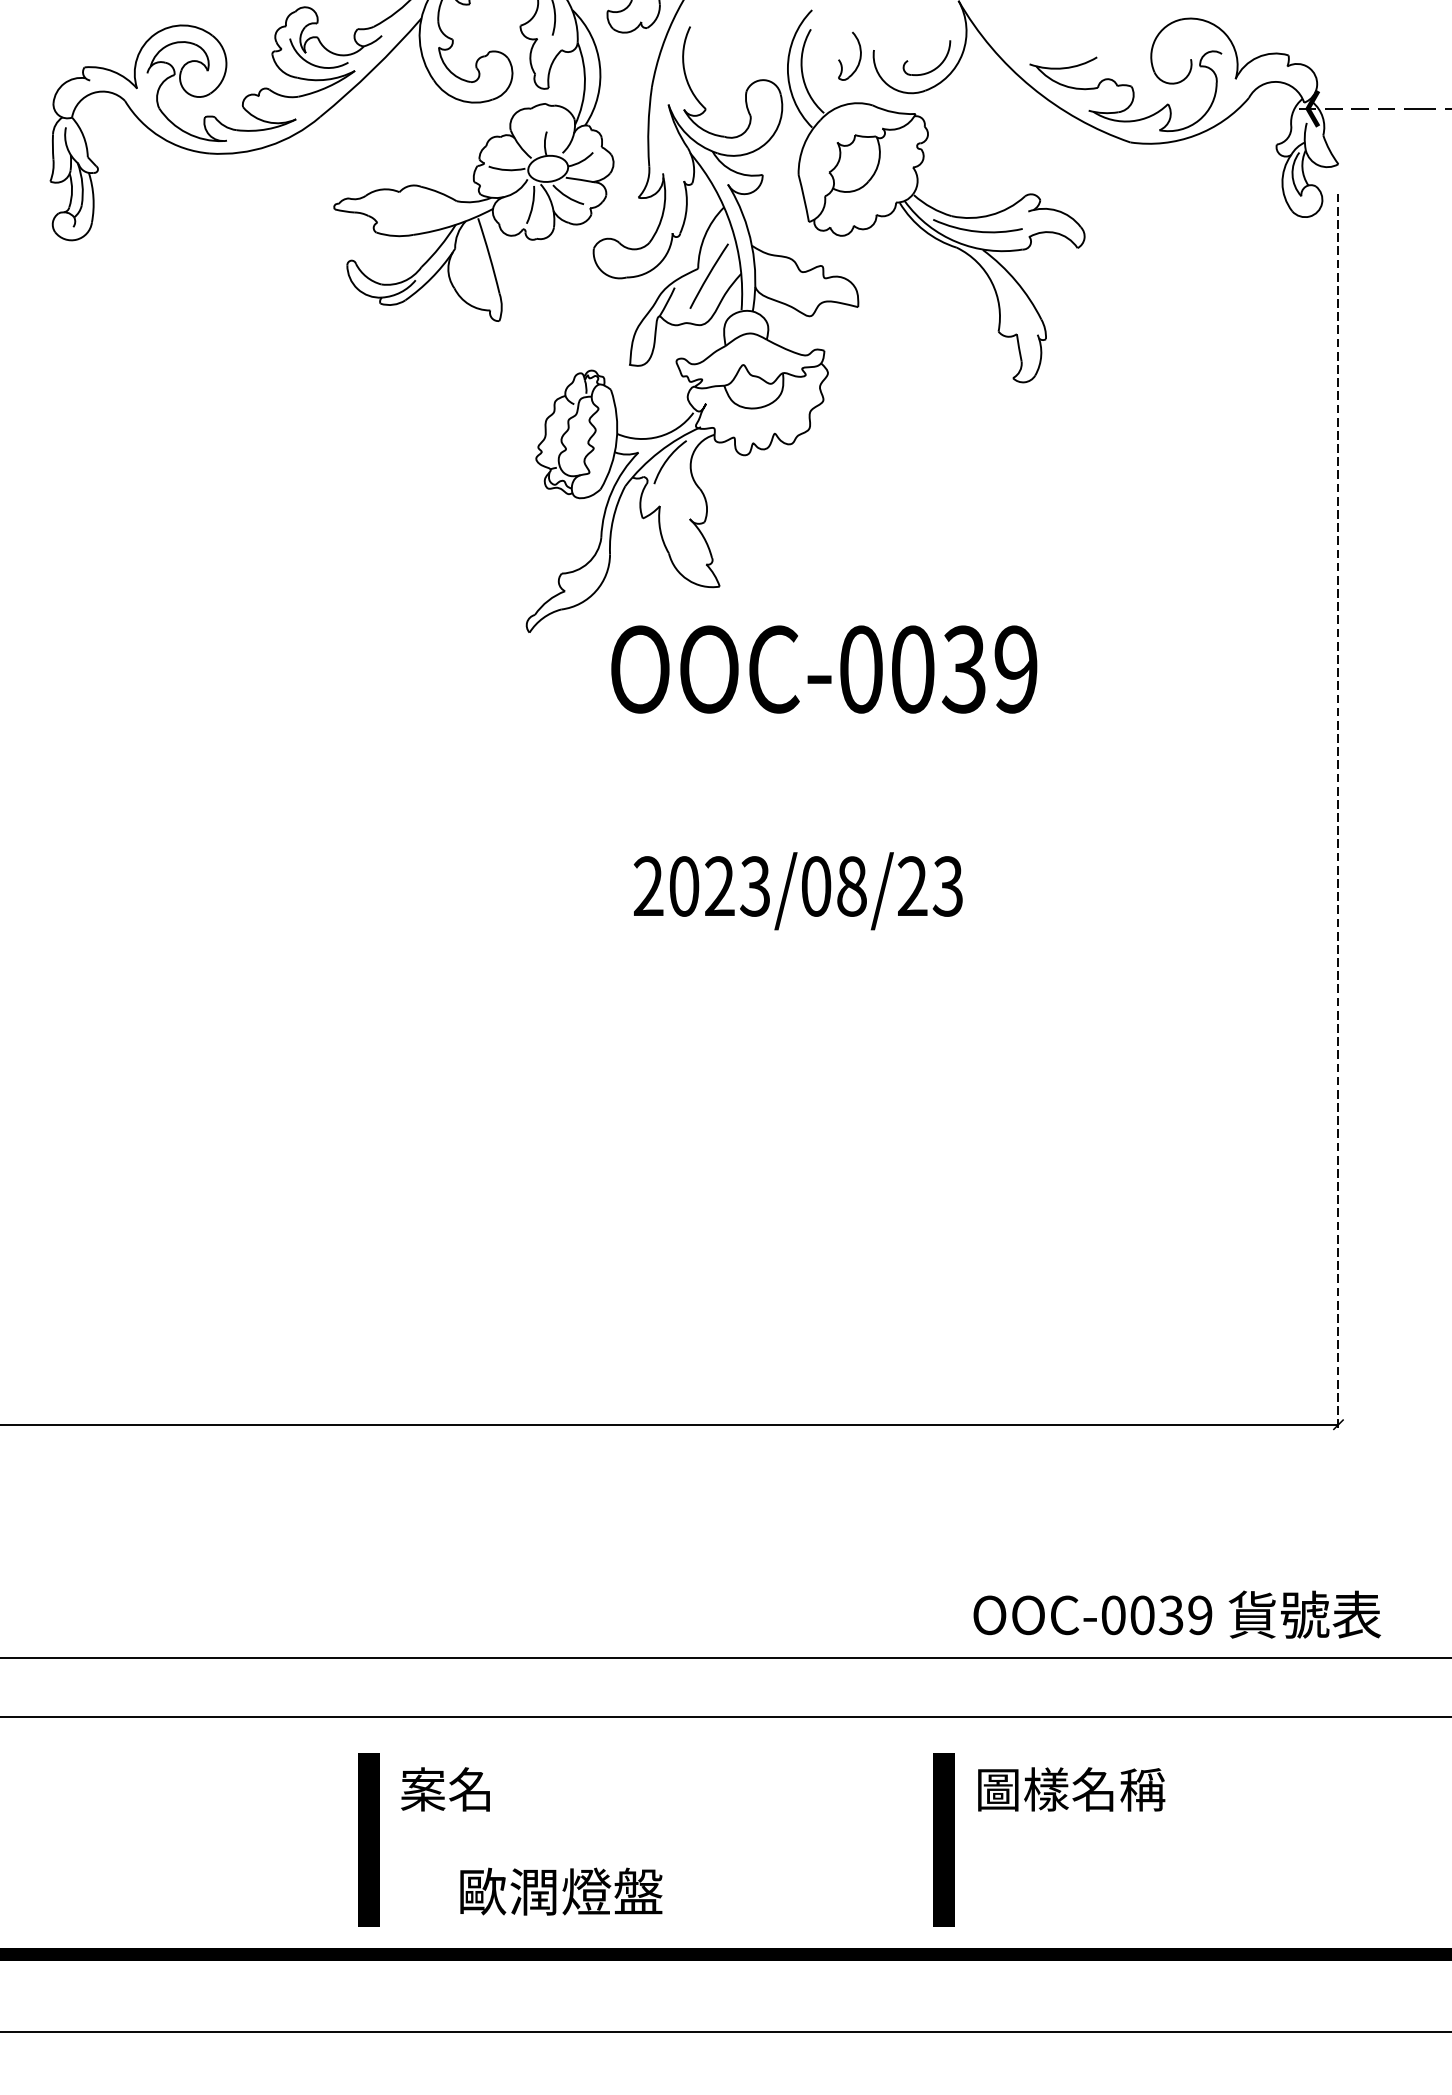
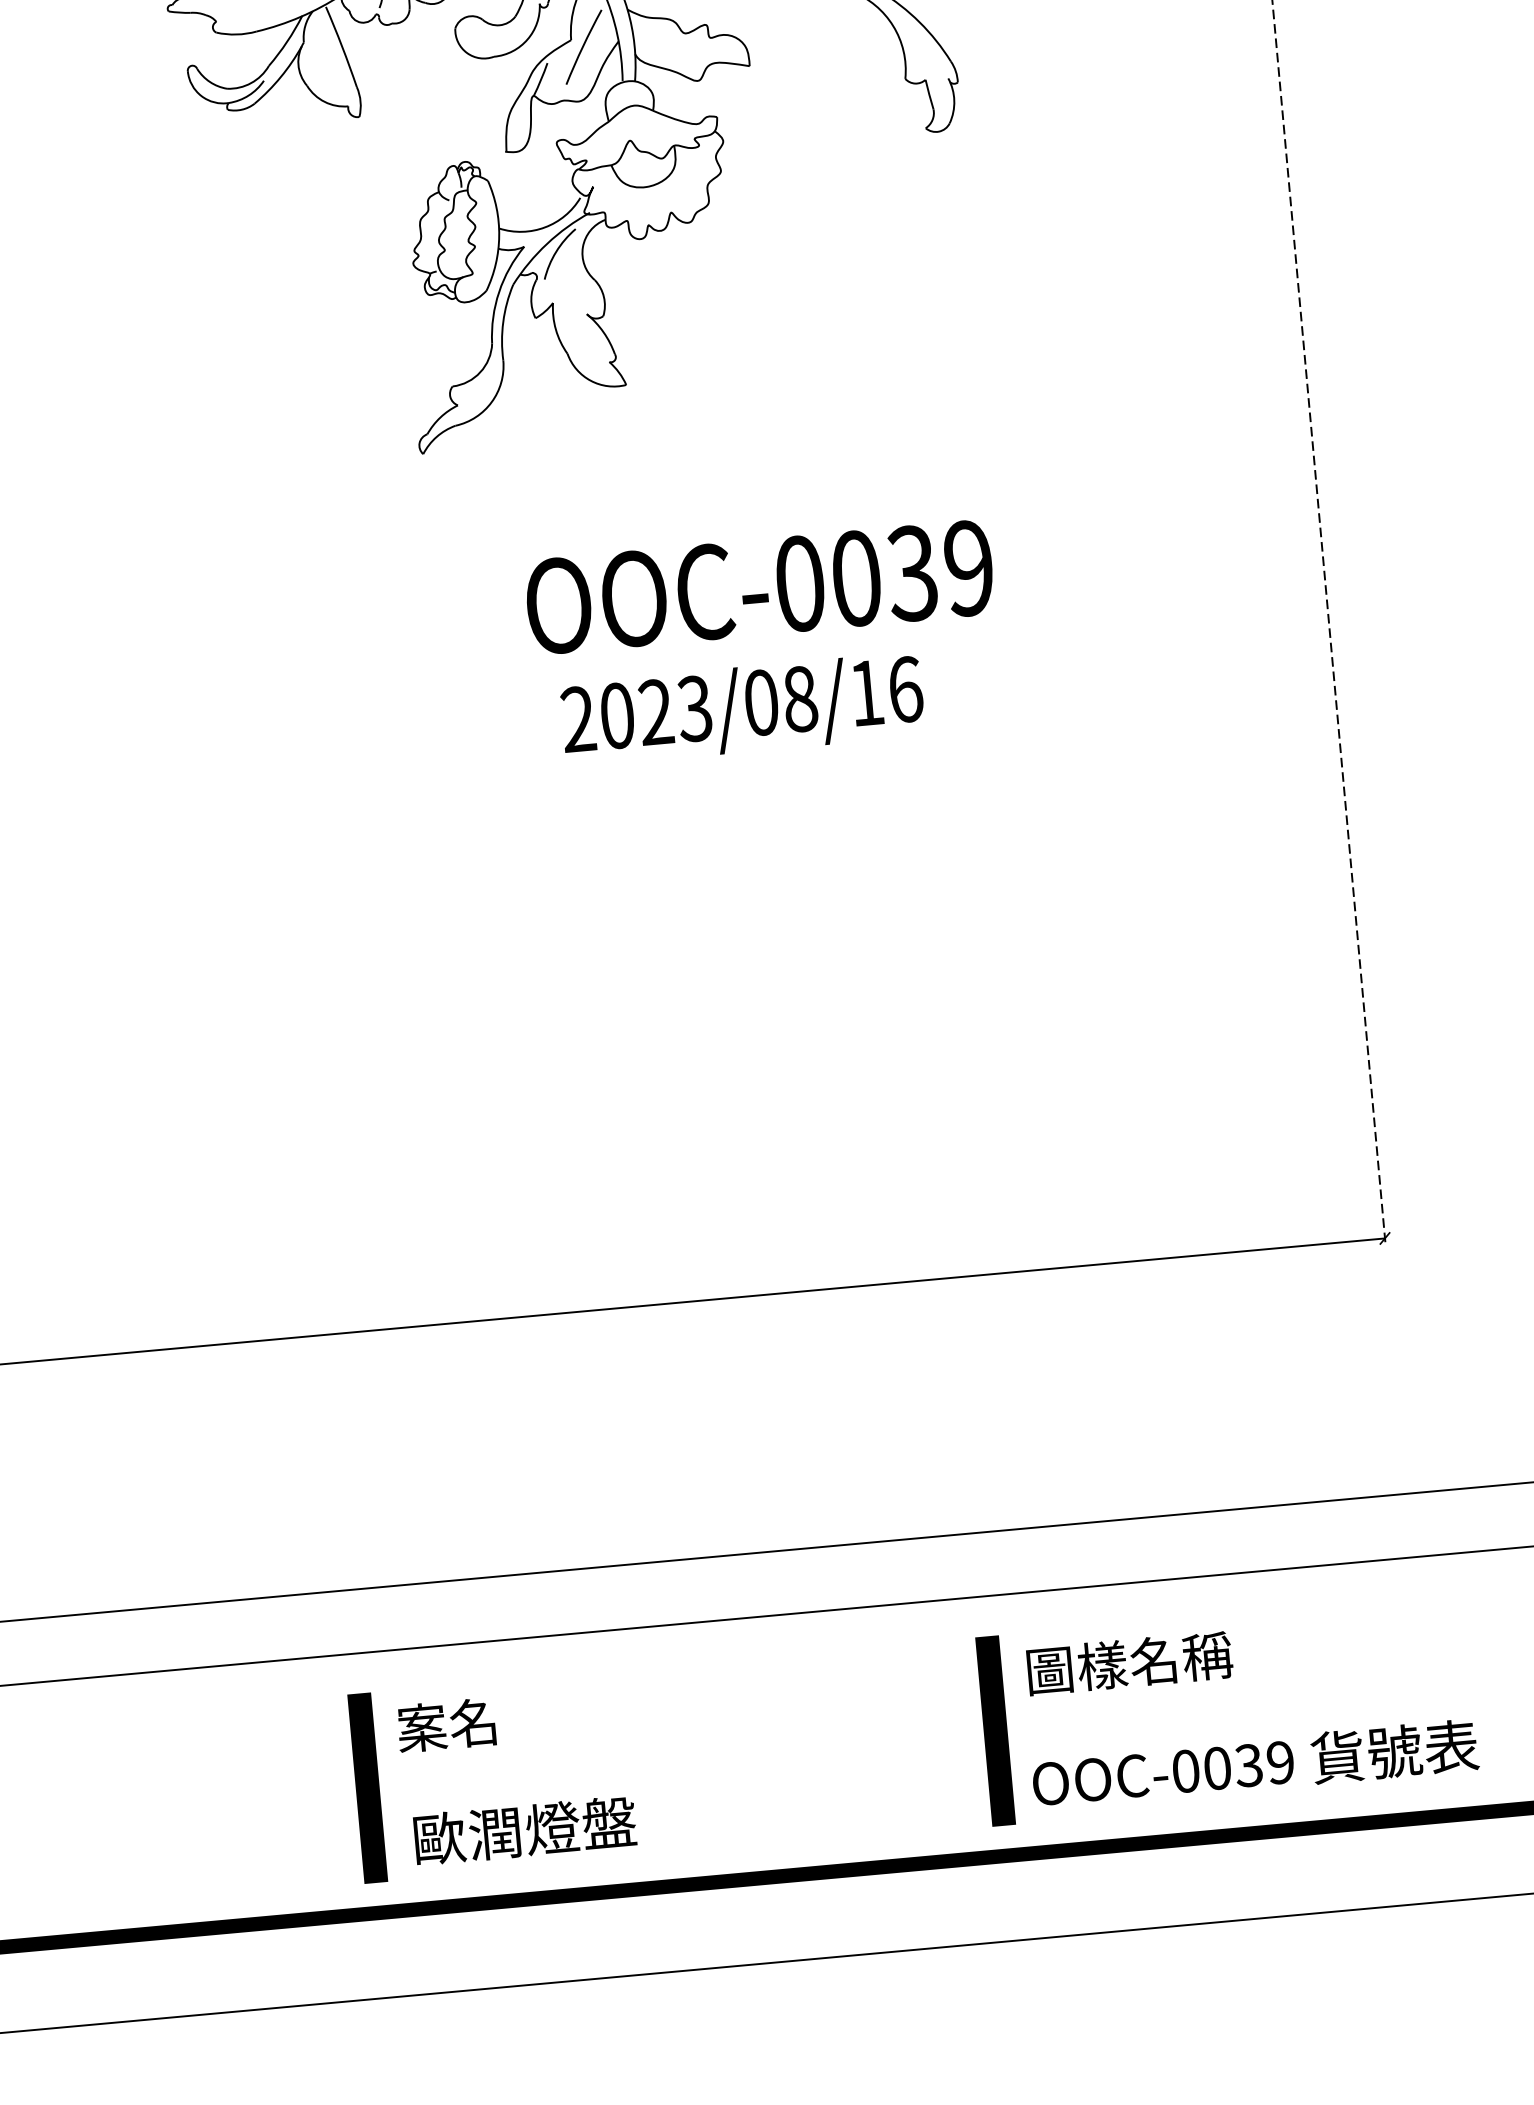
text: (824, 669) -> (760, 587), moved
text: (930, 886) -> (886, 691), 2023/08/23 -> 2023/08/16
text: (1176, 1614) -> (1254, 1764), moved
text: (561, 1891) -> (525, 1830), moved

